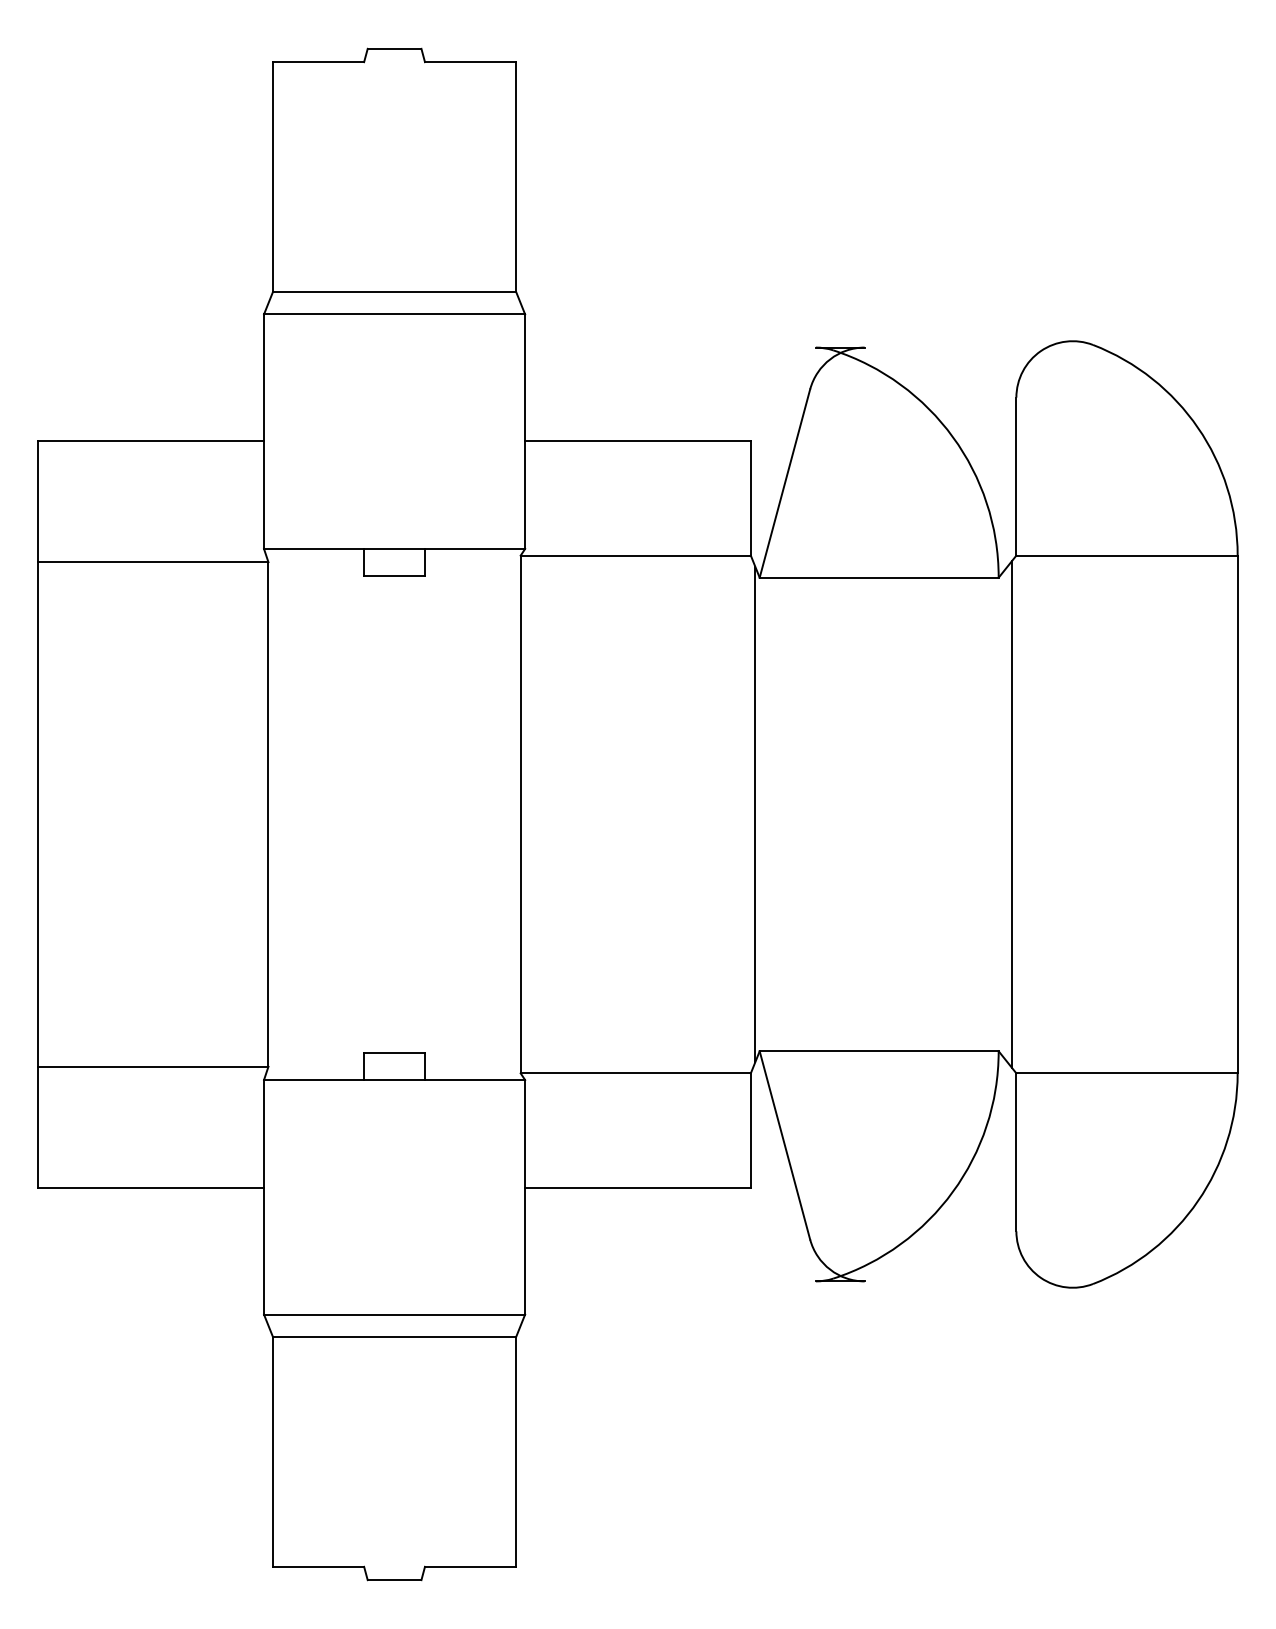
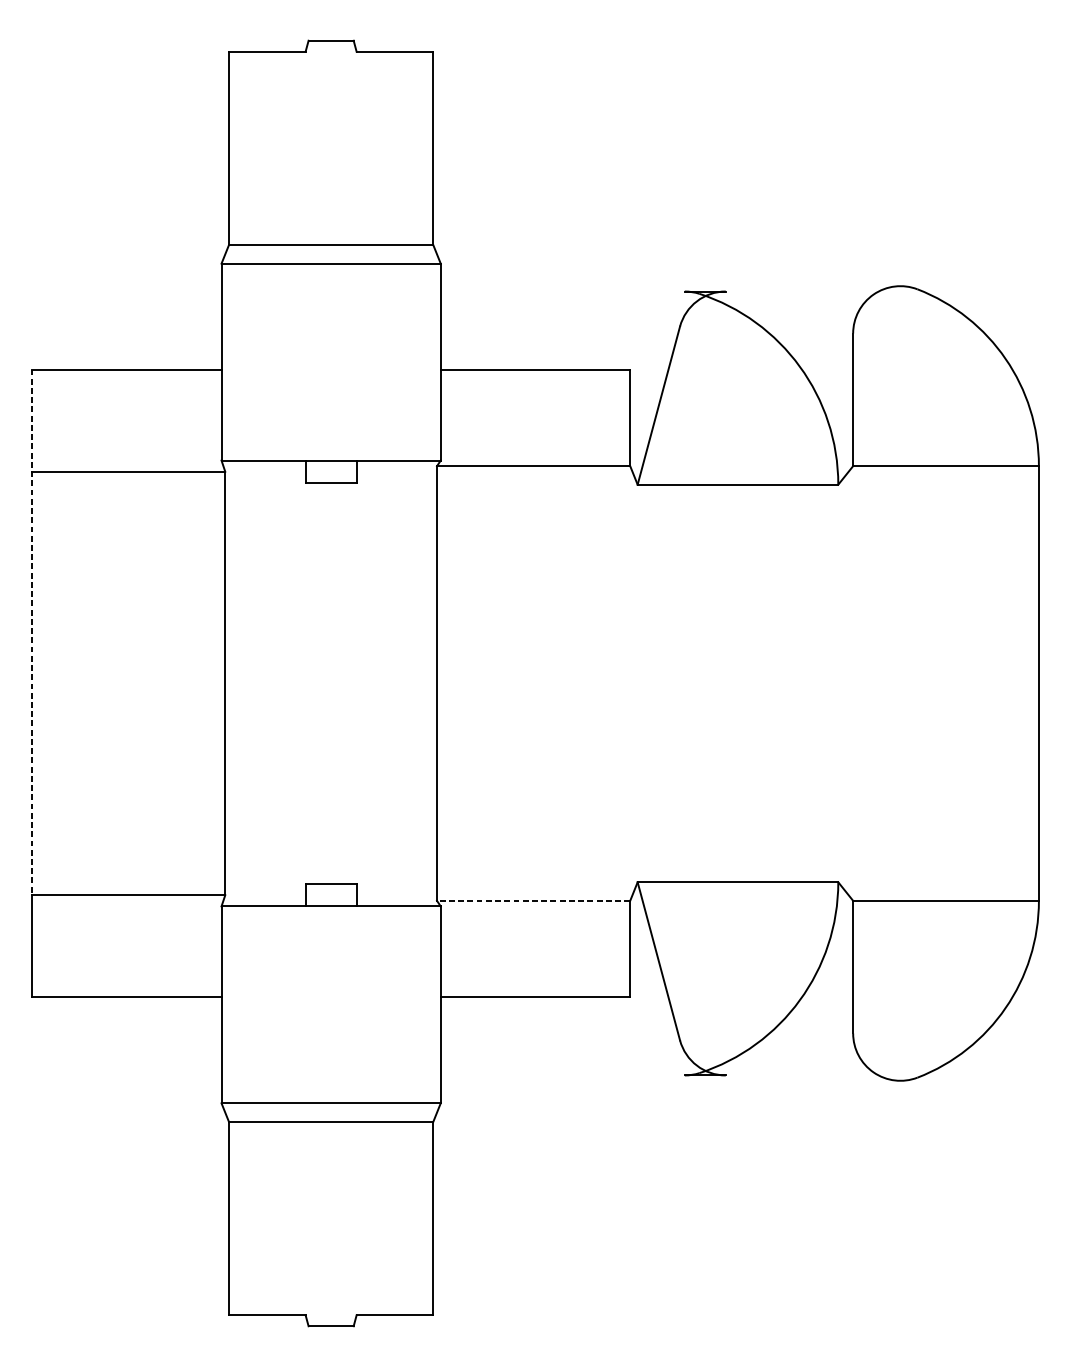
line: (38, 754) -> (32, 633), solid -> dashed
line: (755, 814) -> (634, 683), removed
line: (1011, 814) -> (849, 683), removed
line: (635, 1073) -> (533, 900), solid -> dashed

